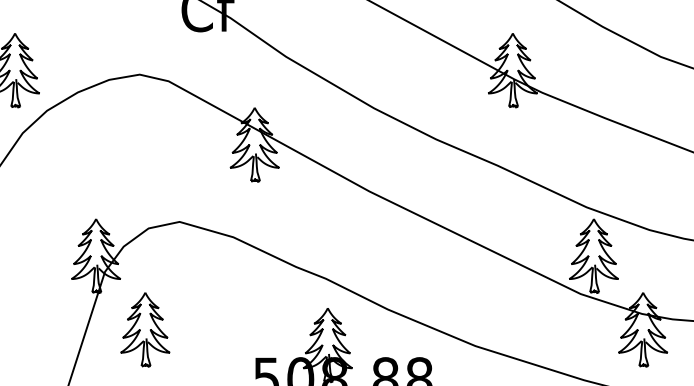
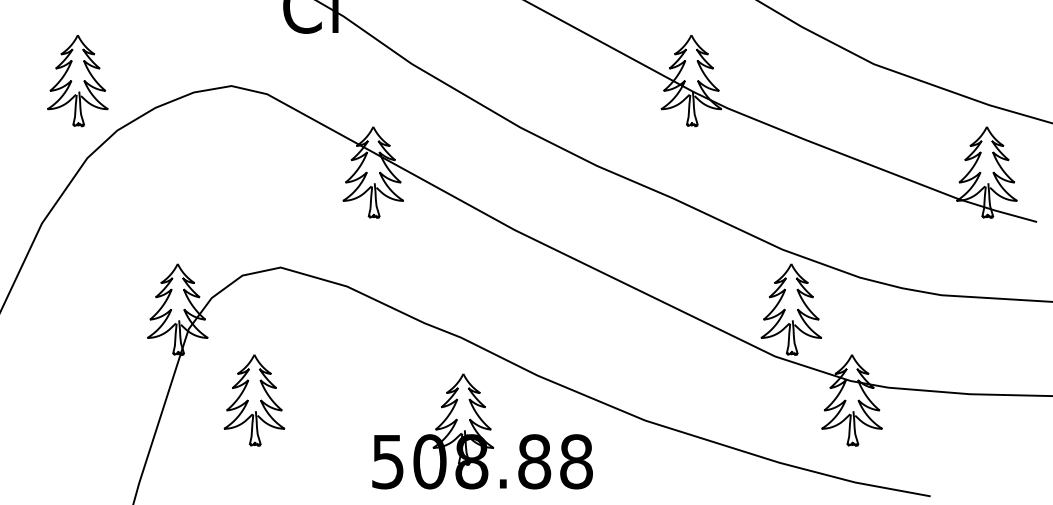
part: (145, 329) -> (254, 400), moved

